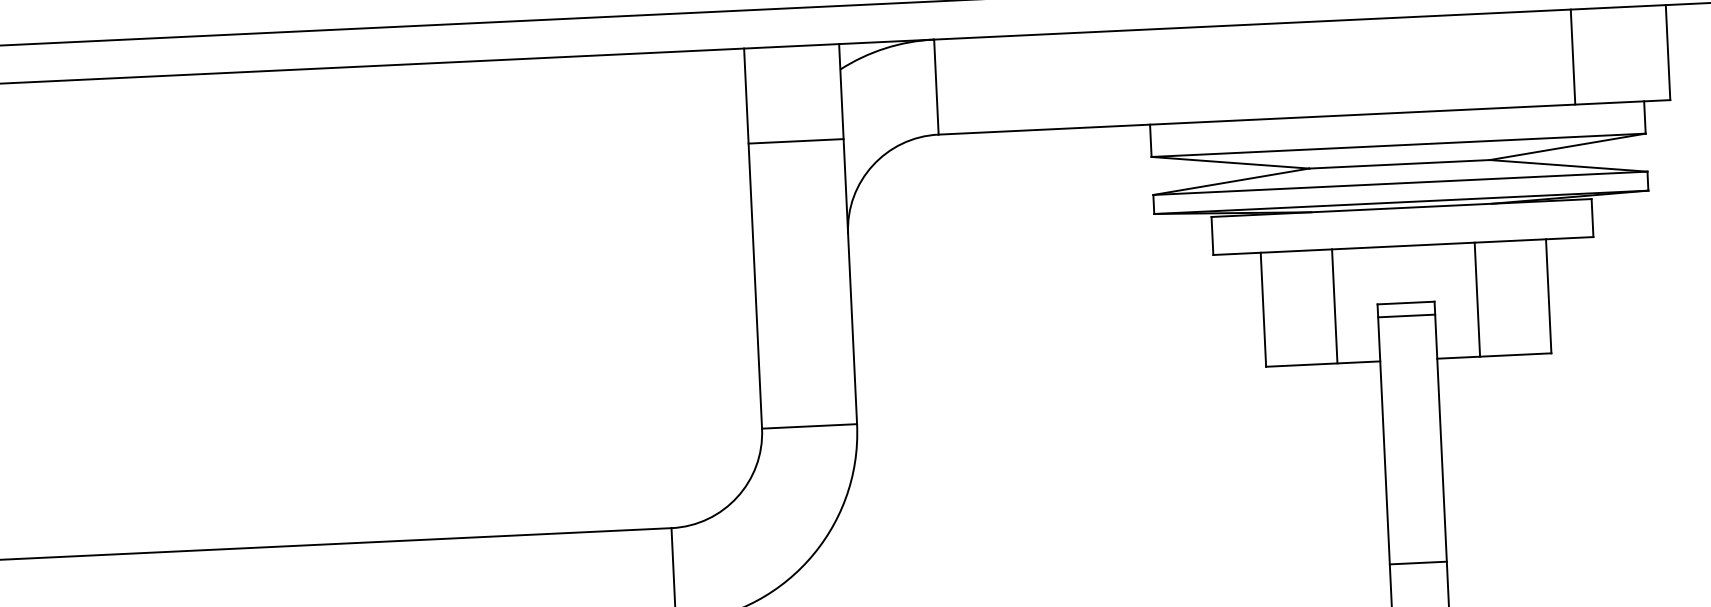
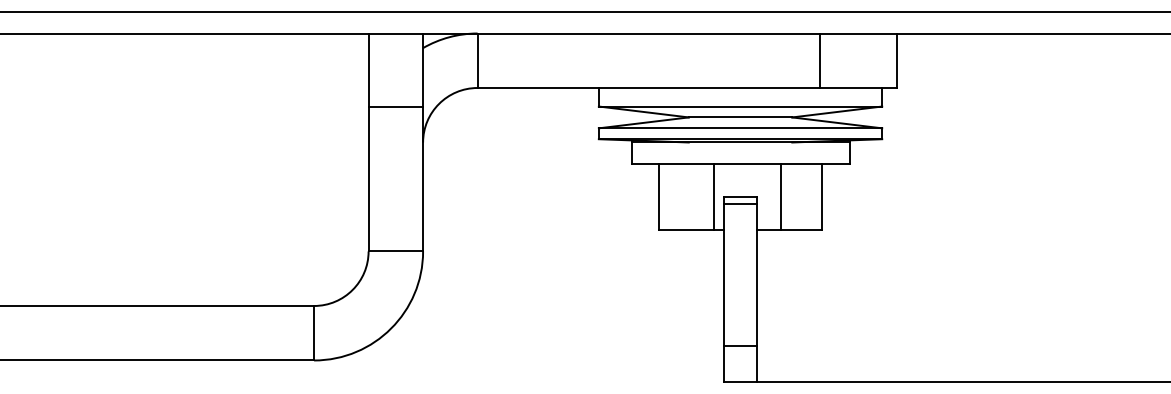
line: (1572, 56) -> (819, 60), moved
line: (795, 142) -> (395, 107), moved
line: (1334, 305) -> (713, 196), moved

